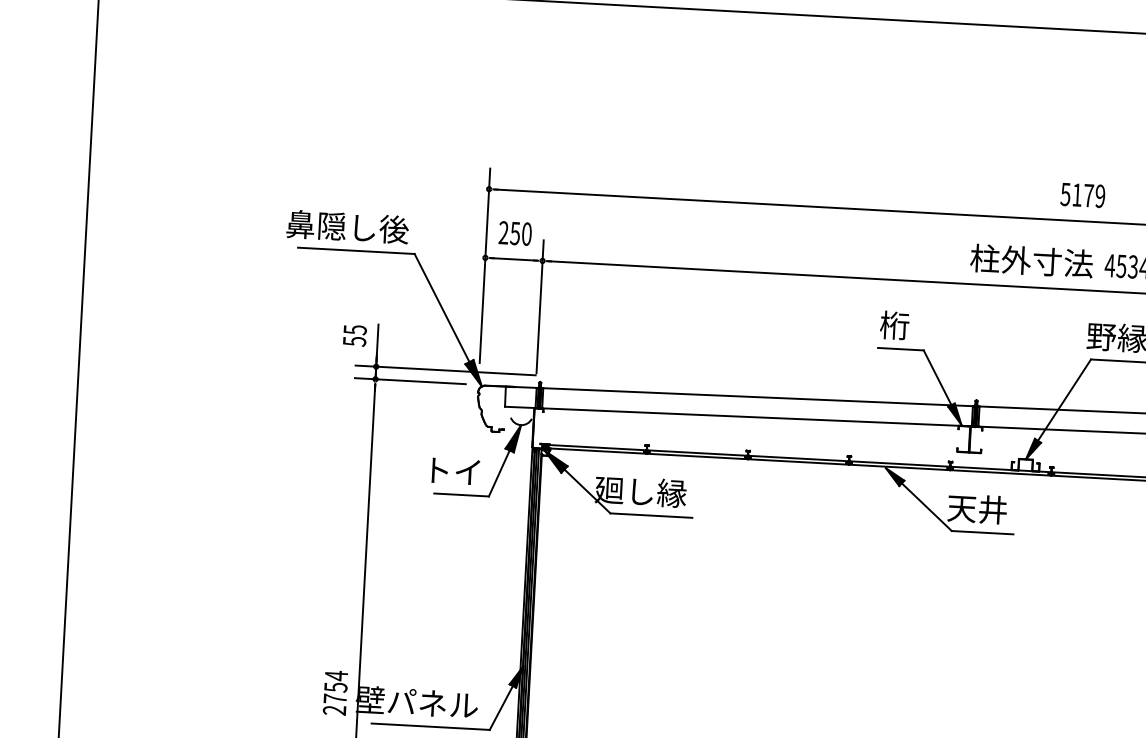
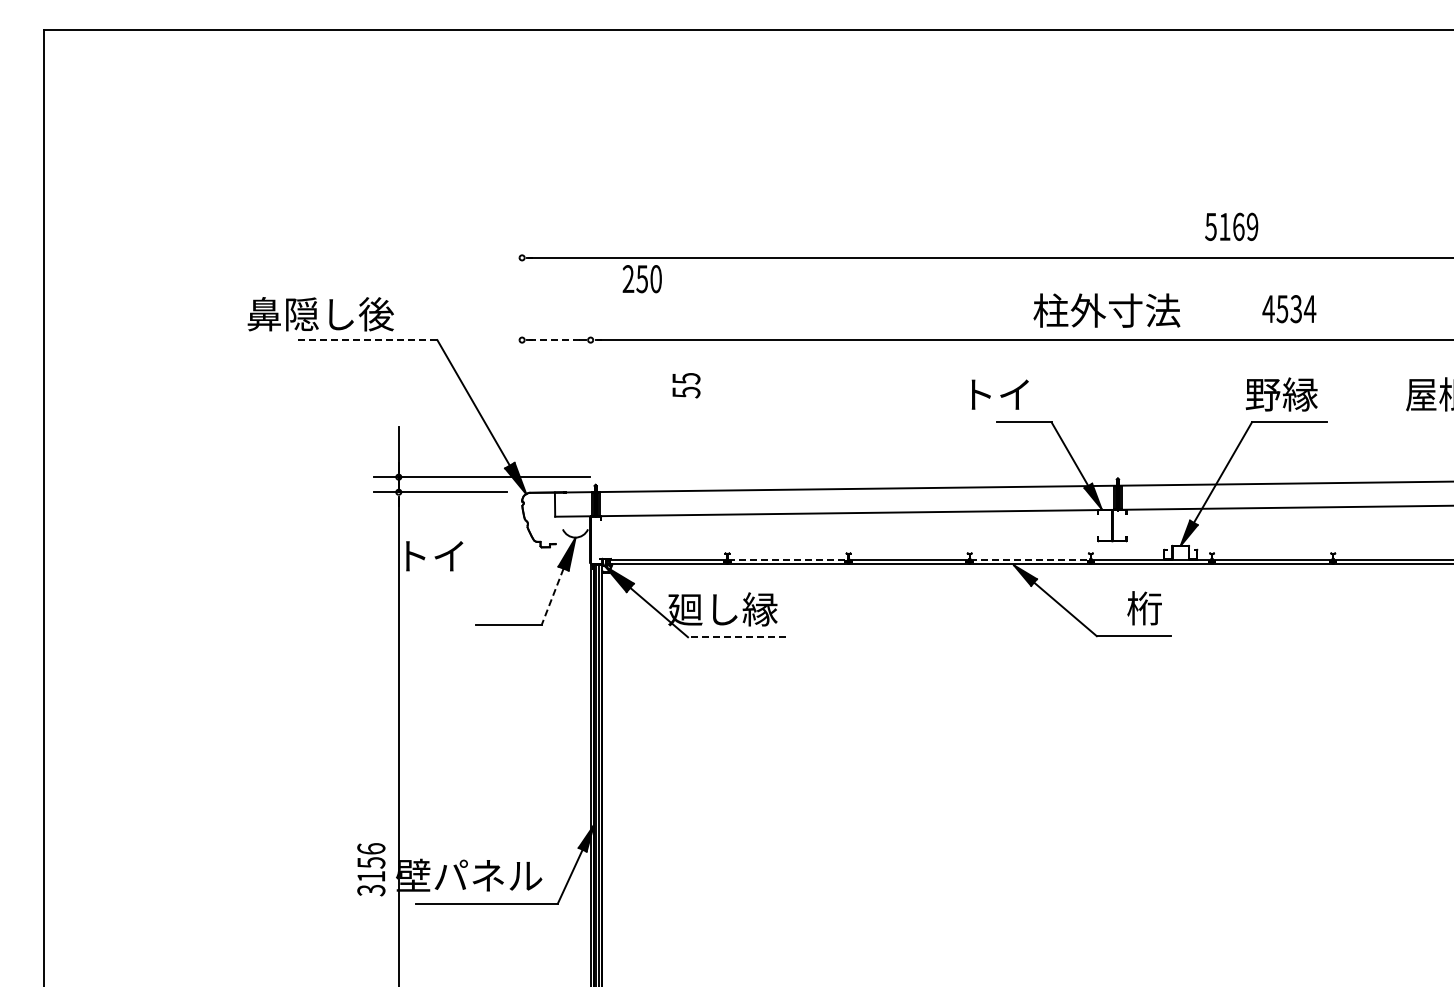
text: (1088, 195) -> (1238, 226), 5179 -> 5169
text: (347, 227) -> (320, 314), moved
text: (514, 233) -> (641, 279), moved
line: (356, 251) -> (367, 340), solid -> dashed
line: (514, 259) -> (556, 340), solid -> dashed
text: (1031, 260) -> (1106, 310), moved
line: (485, 265) -> (522, 349), removed
line: (540, 306) -> (590, 394), removed
text: (883, 324) -> (1001, 394), 桁 -> トイ
text: (355, 335) -> (686, 385), moved
line: (697, 453) -> (788, 559), solid -> dashed
line: (899, 463) -> (1030, 559), solid -> dashed
text: (455, 471) -> (434, 556), moved
line: (499, 474) -> (552, 597), solid -> dashed
text: (977, 509) -> (1125, 608), 天井 -> 桁
line: (650, 515) -> (736, 637), solid -> dashed
text: (335, 693) -> (371, 869), 2754 -> 3156

